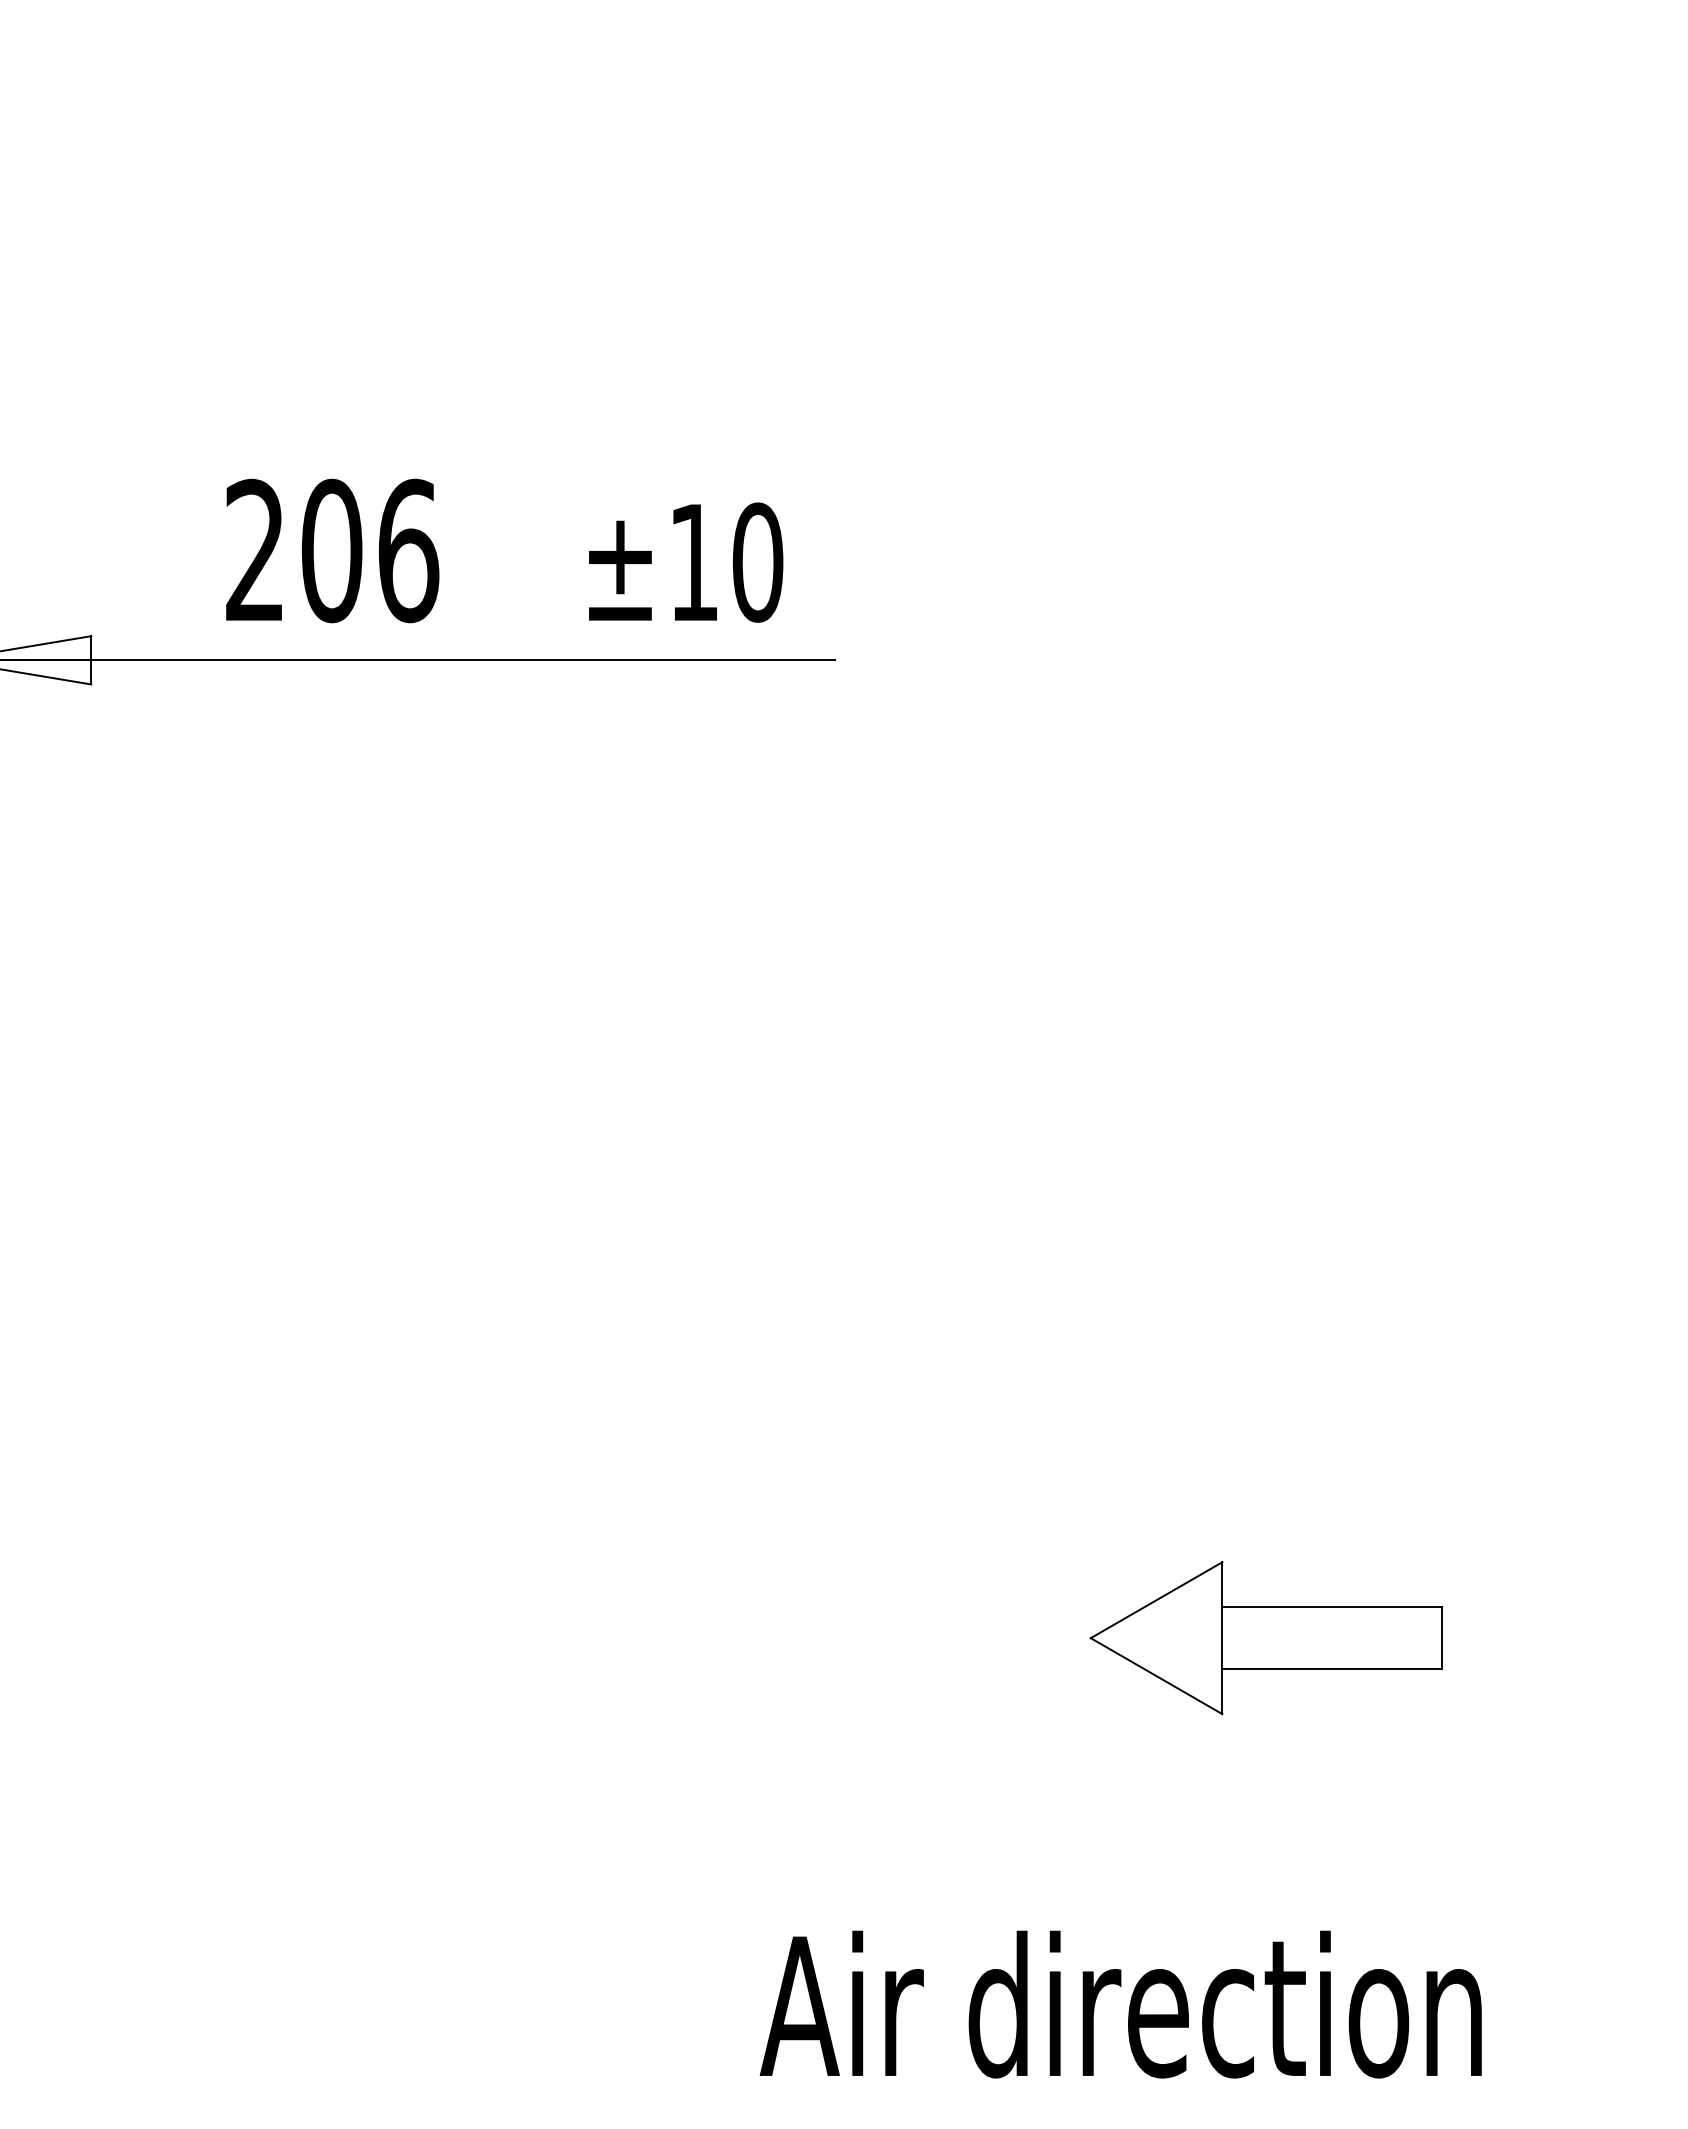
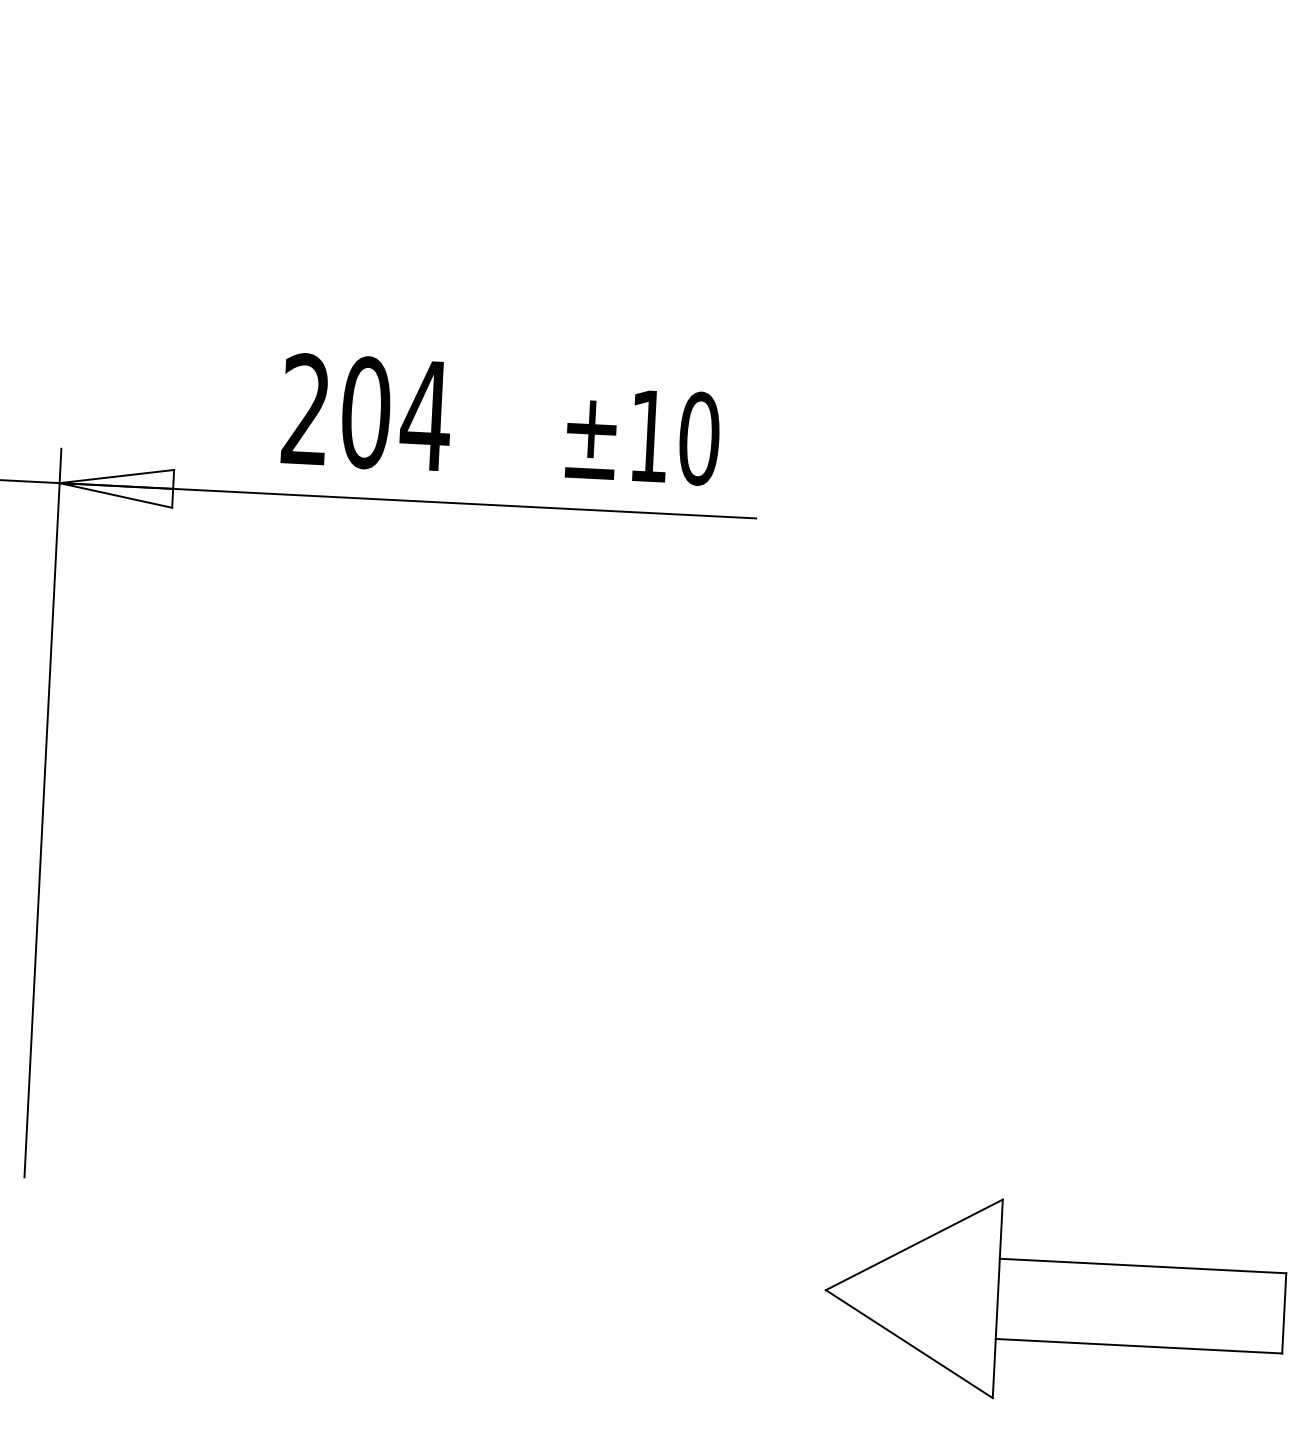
text: (408, 550) -> (426, 415), 206 -> 204
part: (1265, 1637) -> (1054, 1301), size x1.67

